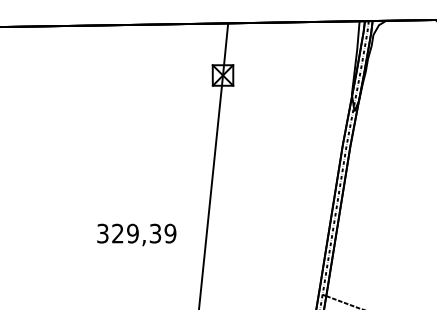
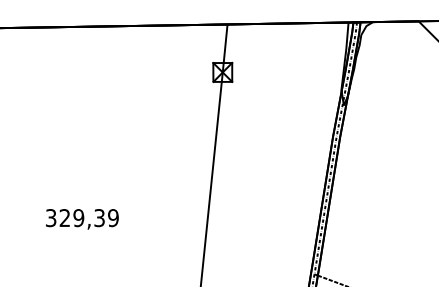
text: (136, 235) -> (82, 219), moved

